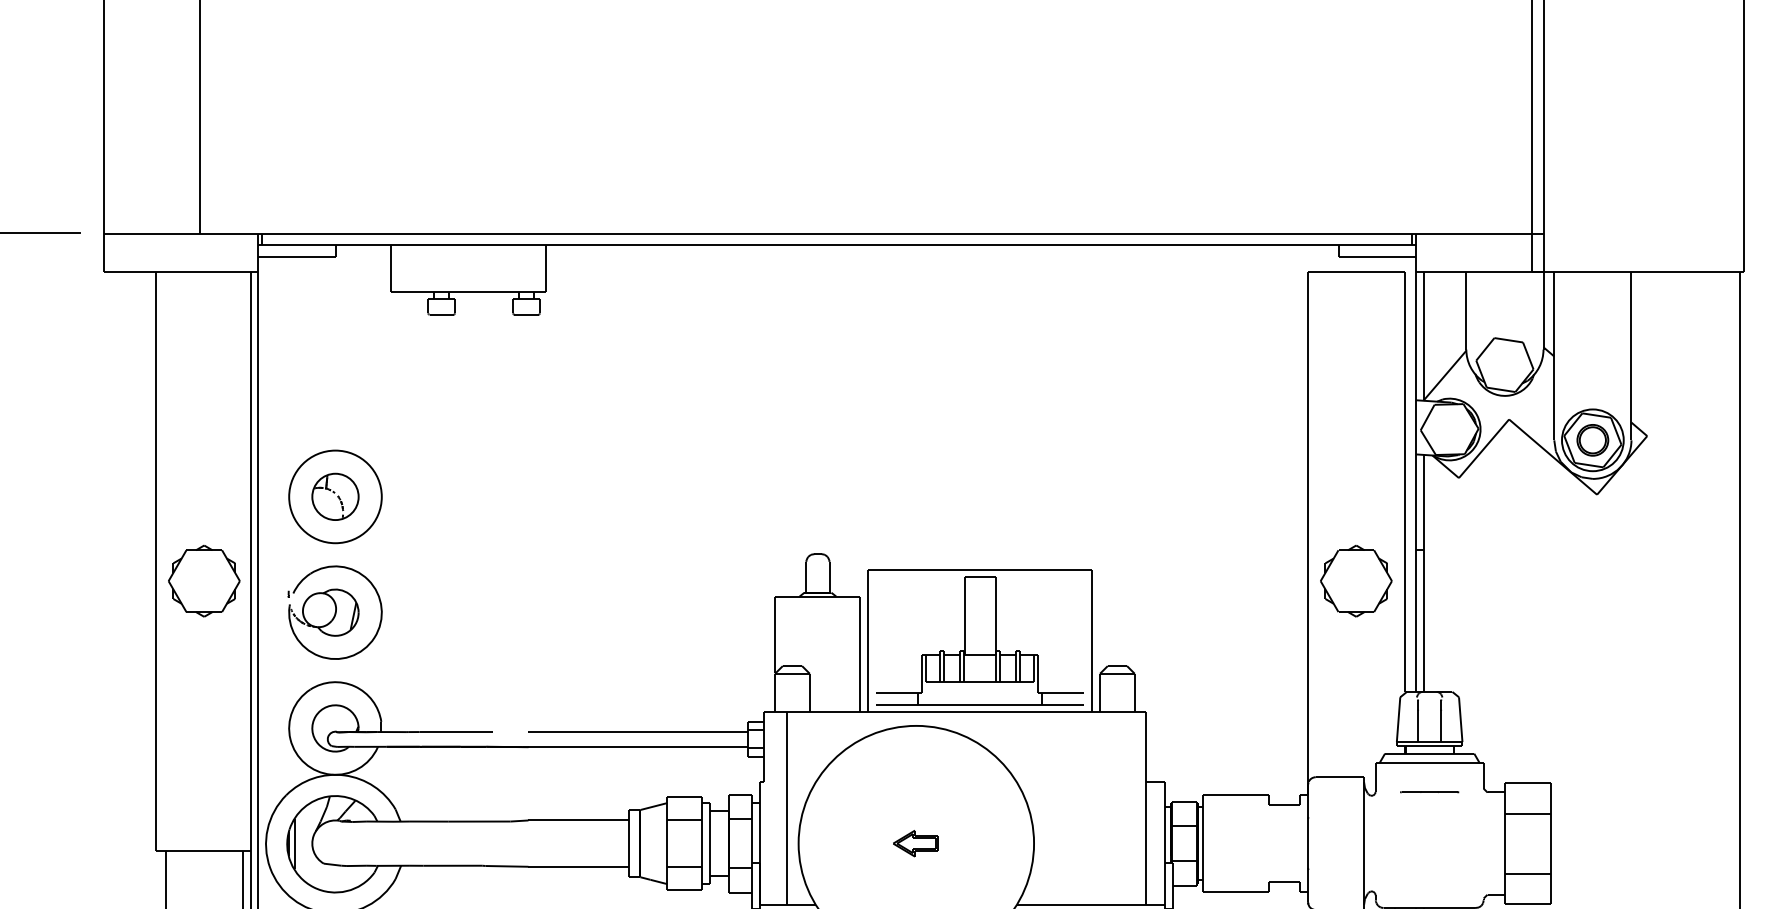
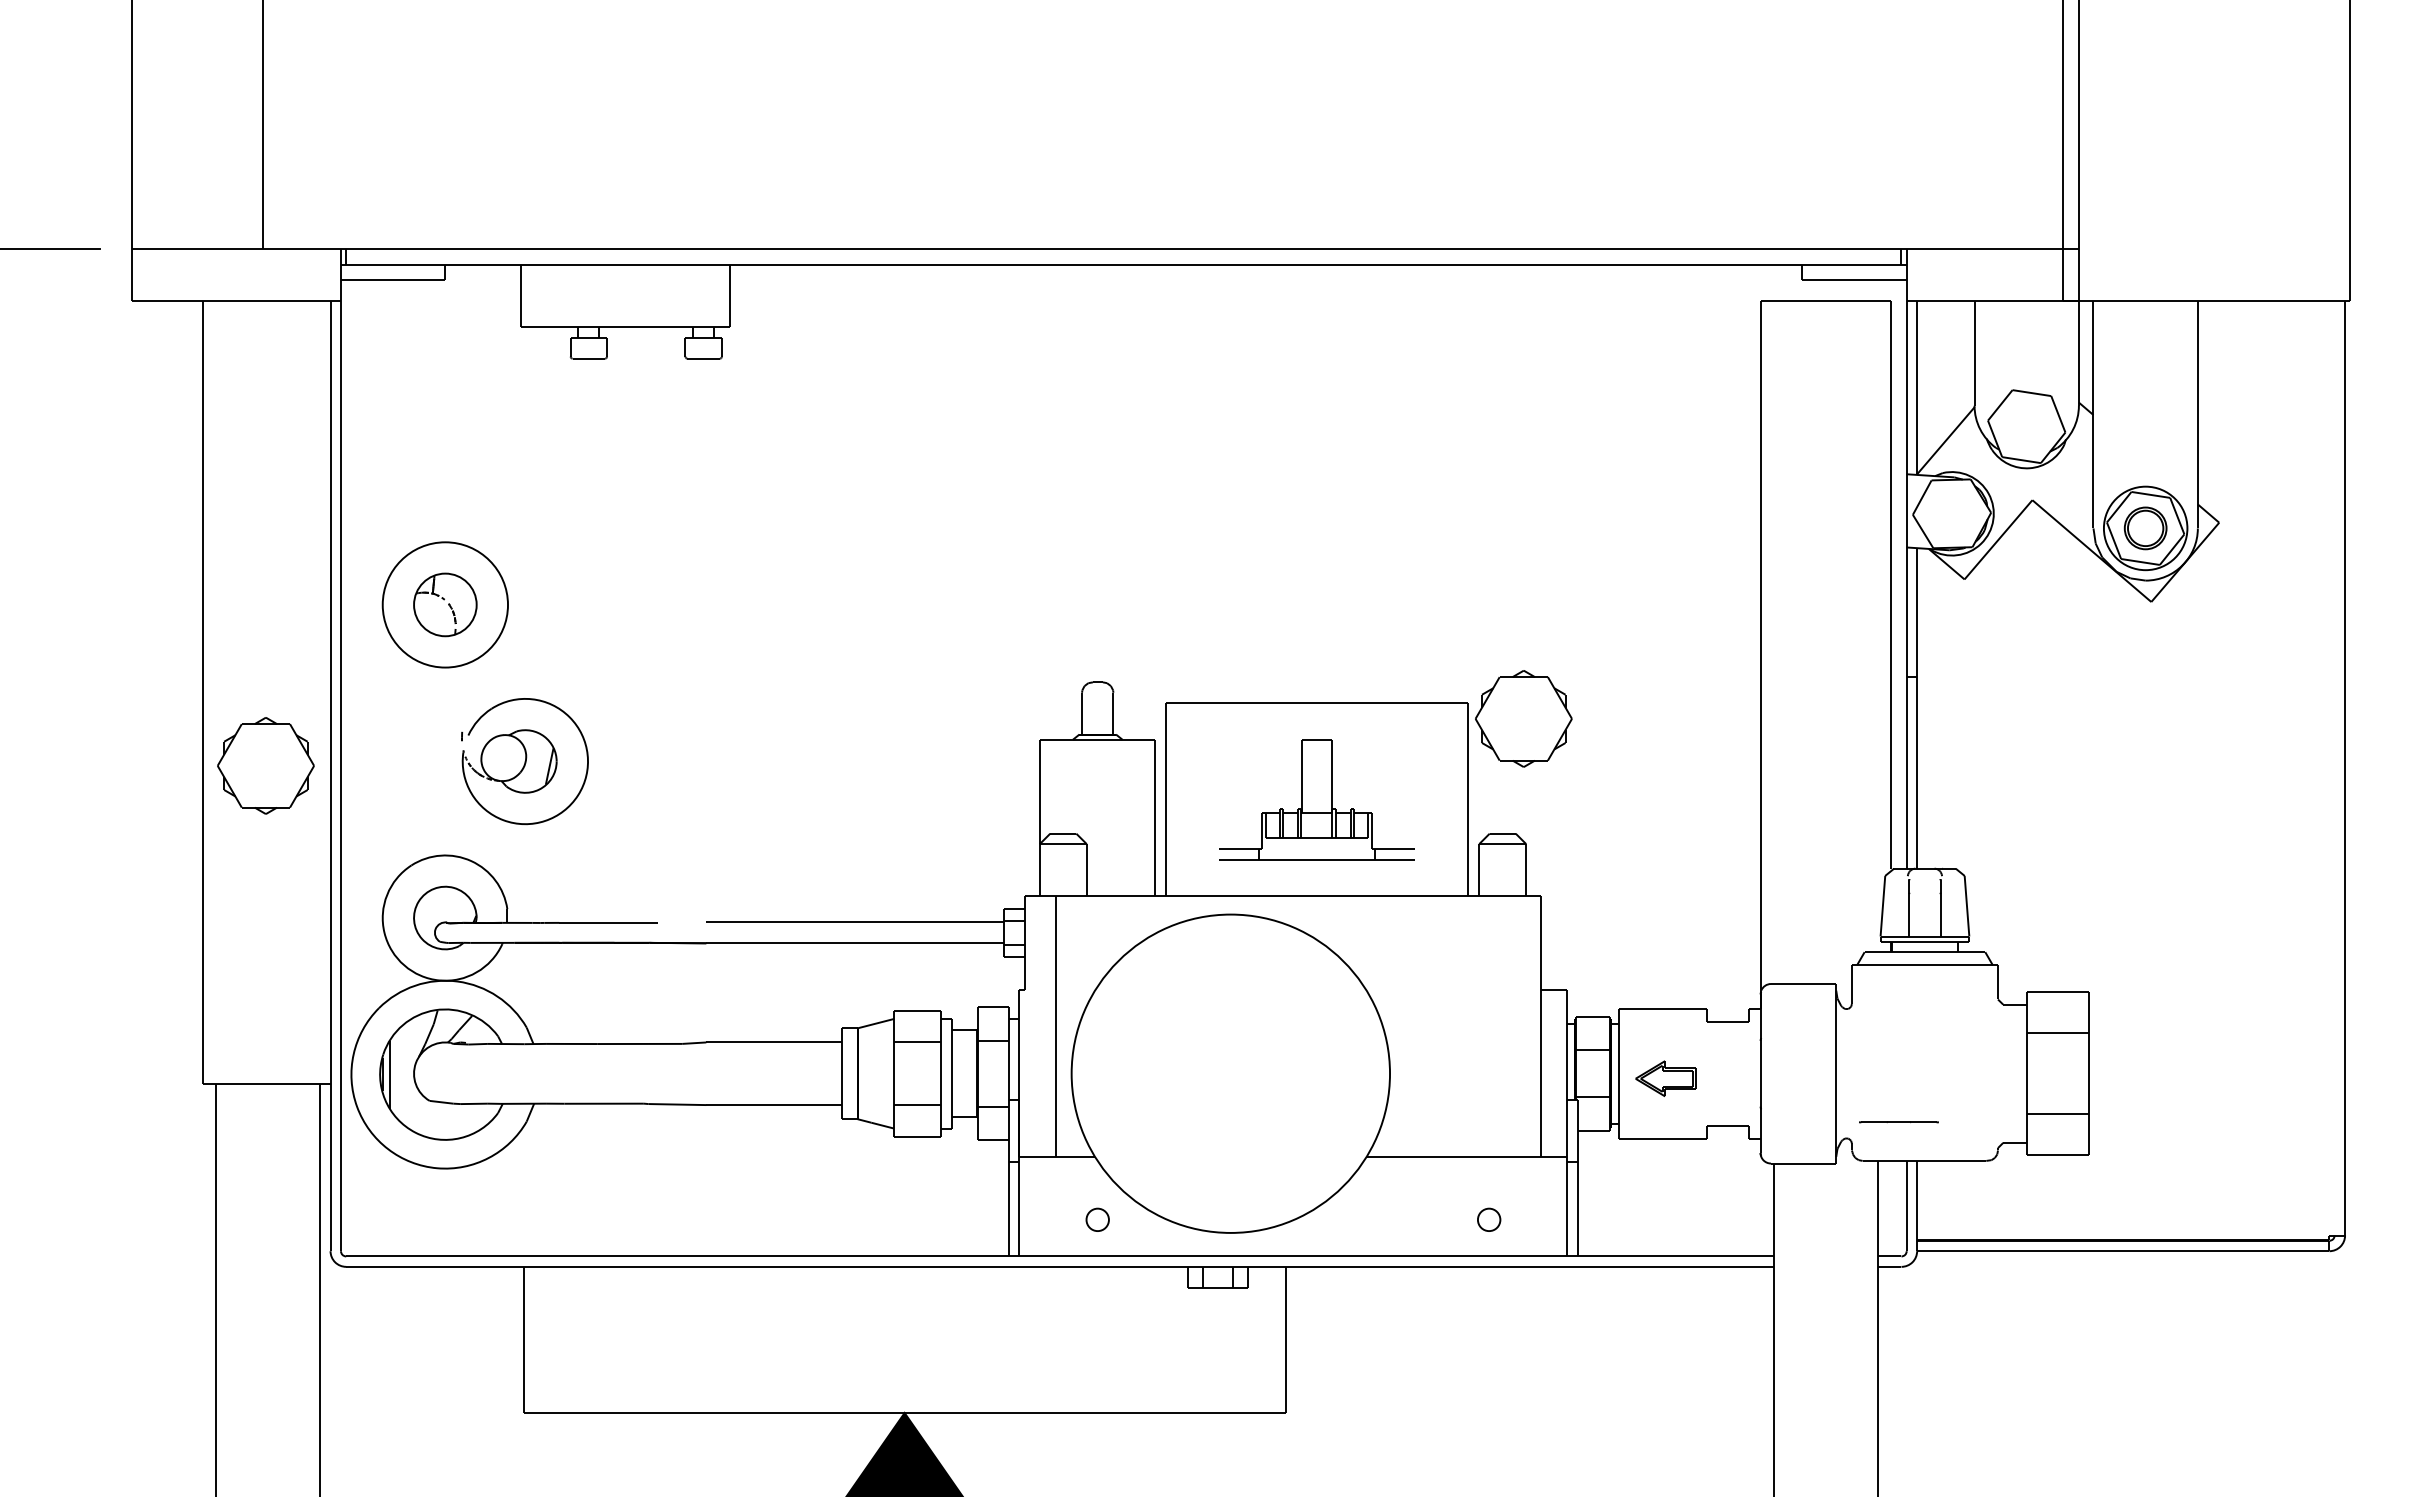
part: (203, 580) -> (265, 765), moved
part: (1356, 580) -> (1523, 718), moved
part: (334, 612) -> (524, 761), moved
part: (979, 640) -> (1316, 799), size x0.7
line: (1429, 792) -> (1898, 1122), moved
part: (915, 843) -> (1665, 1078), moved

